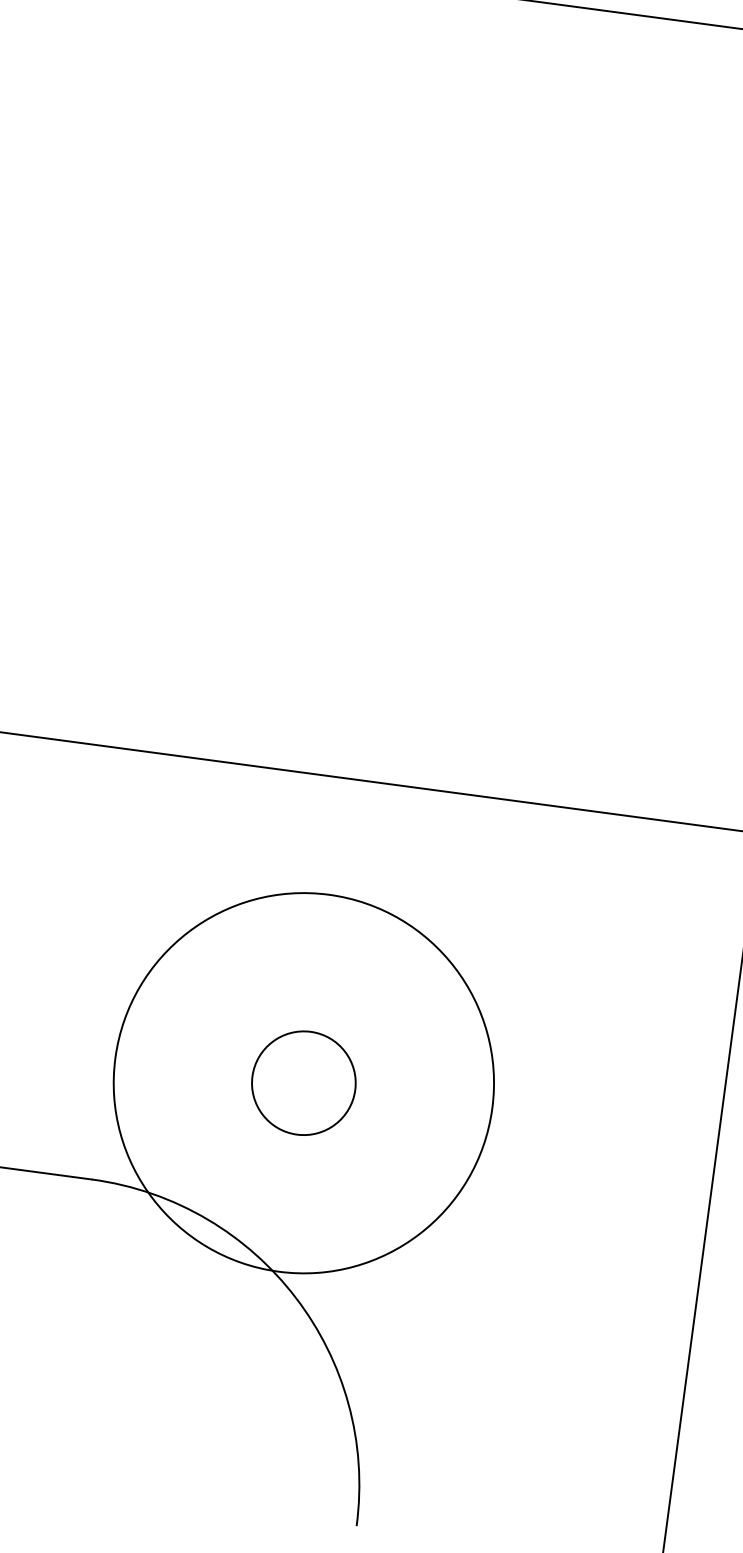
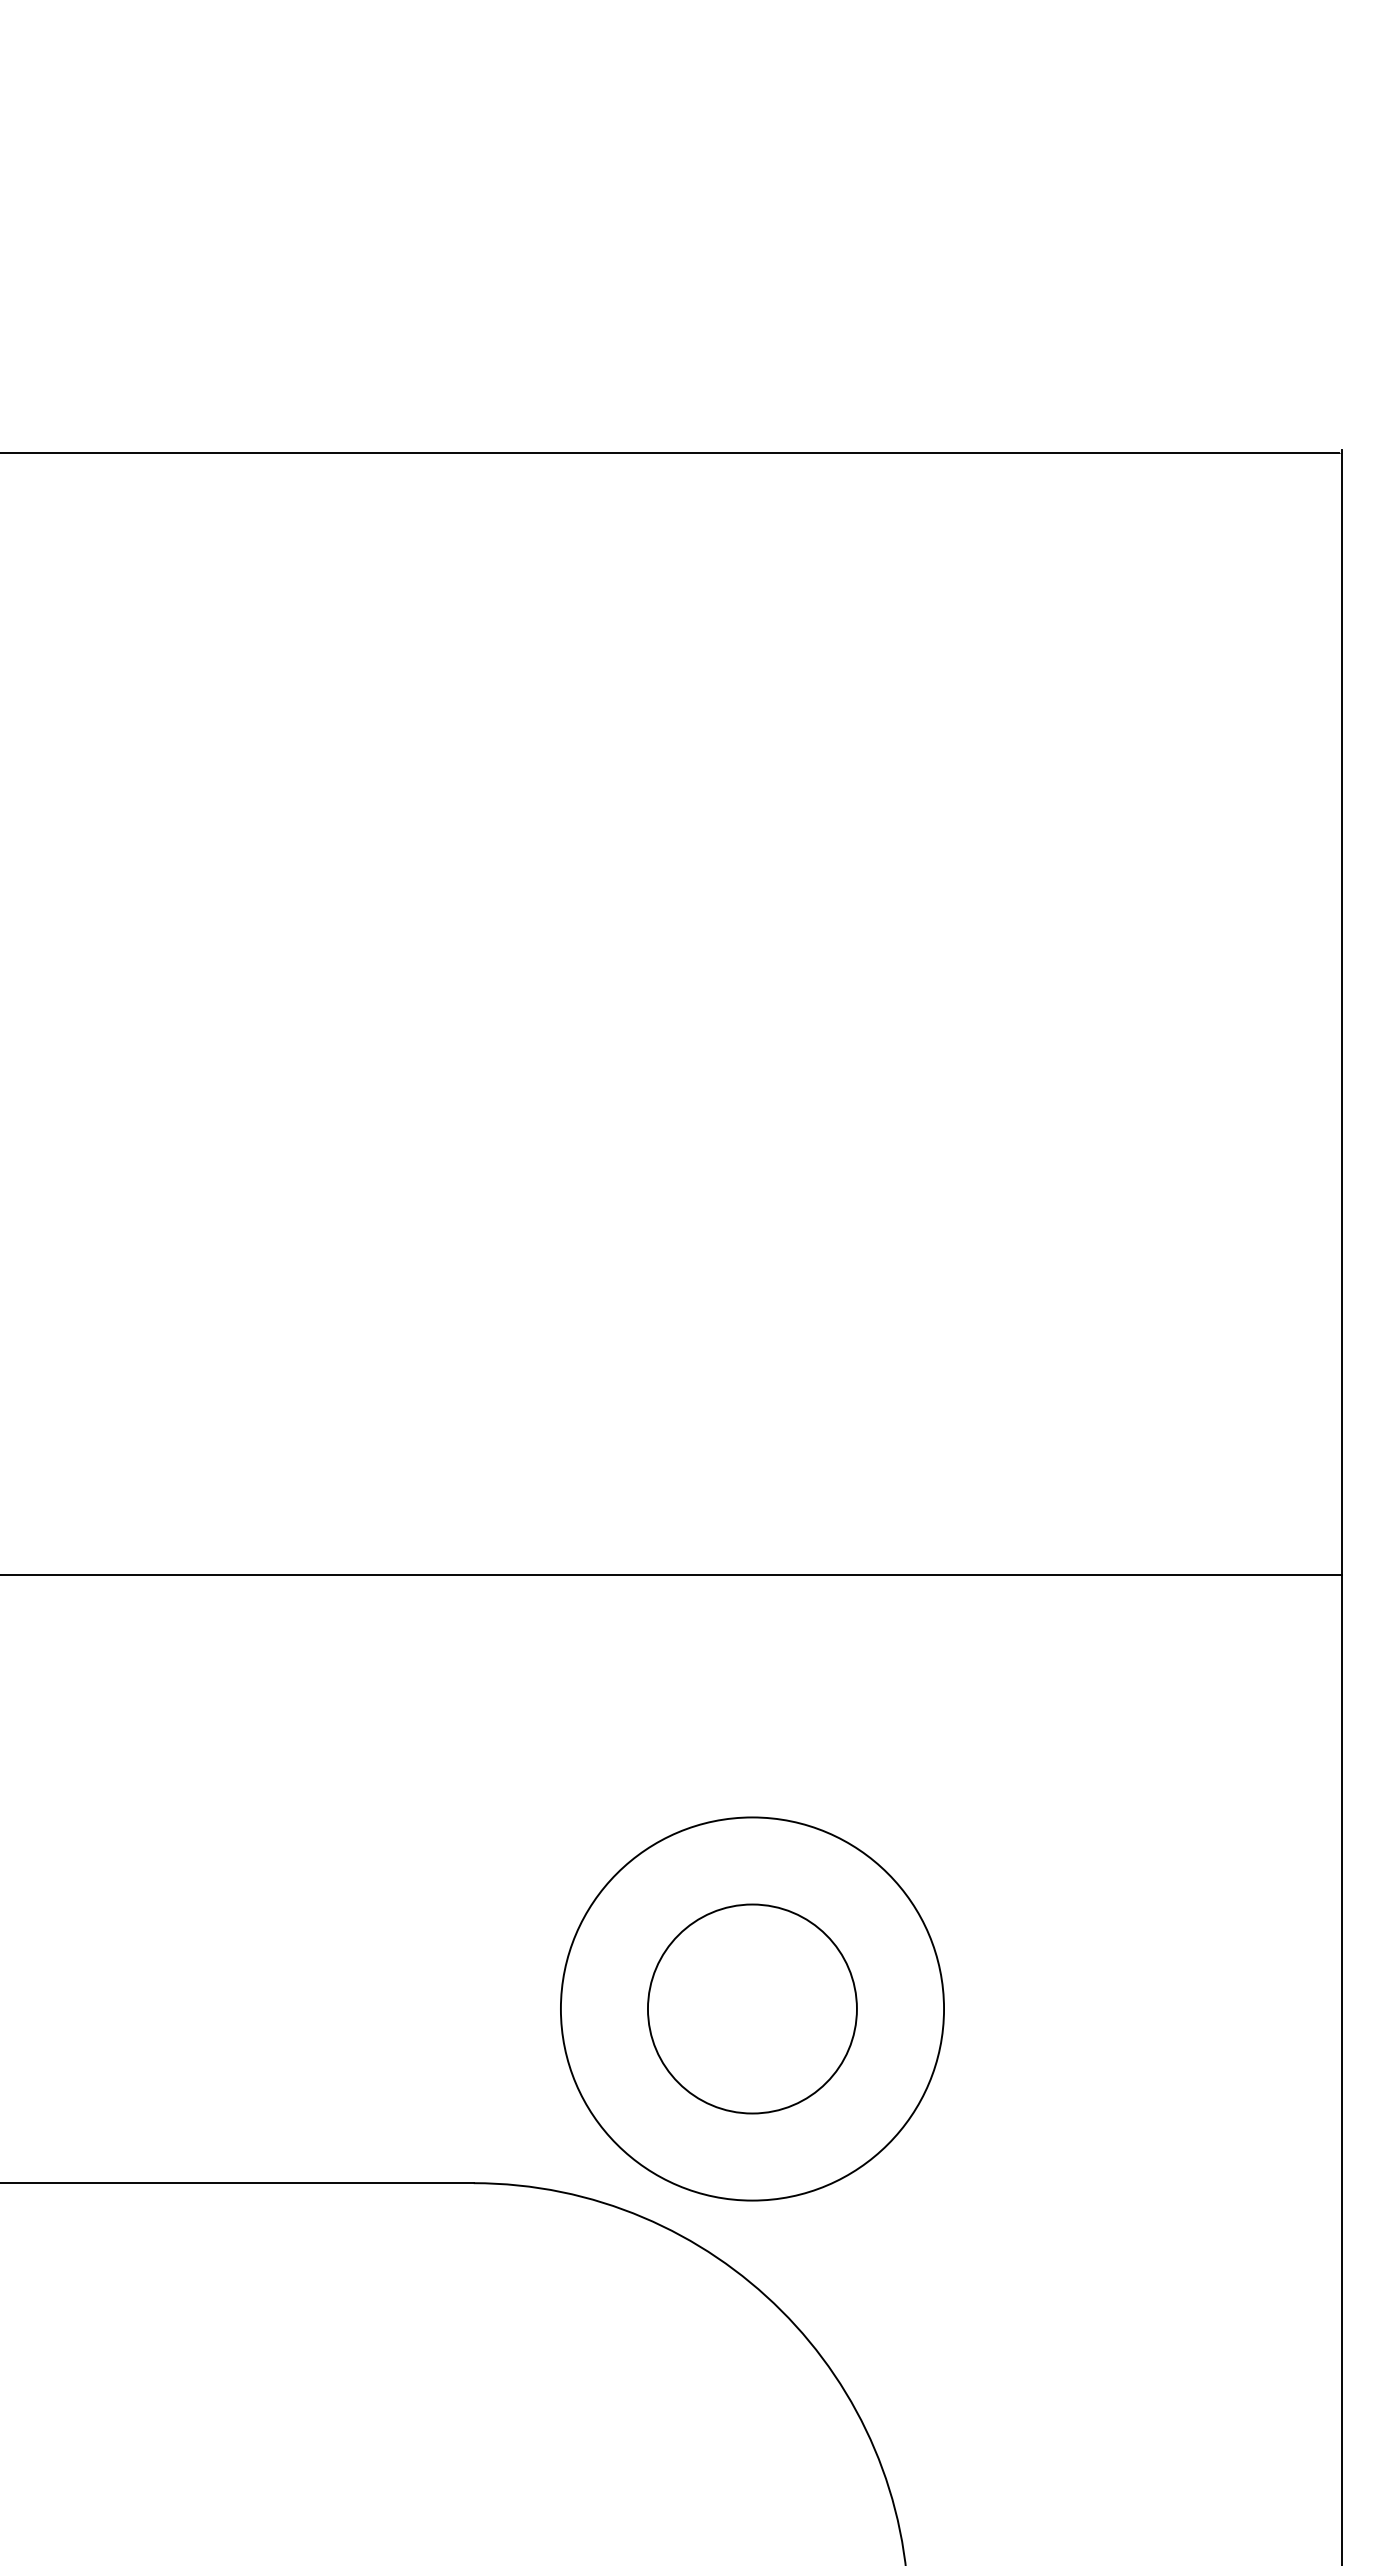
circle: (303, 1082) -> (751, 2008), size x1.43
circle: (303, 1082) -> (752, 2008), size x0.71

